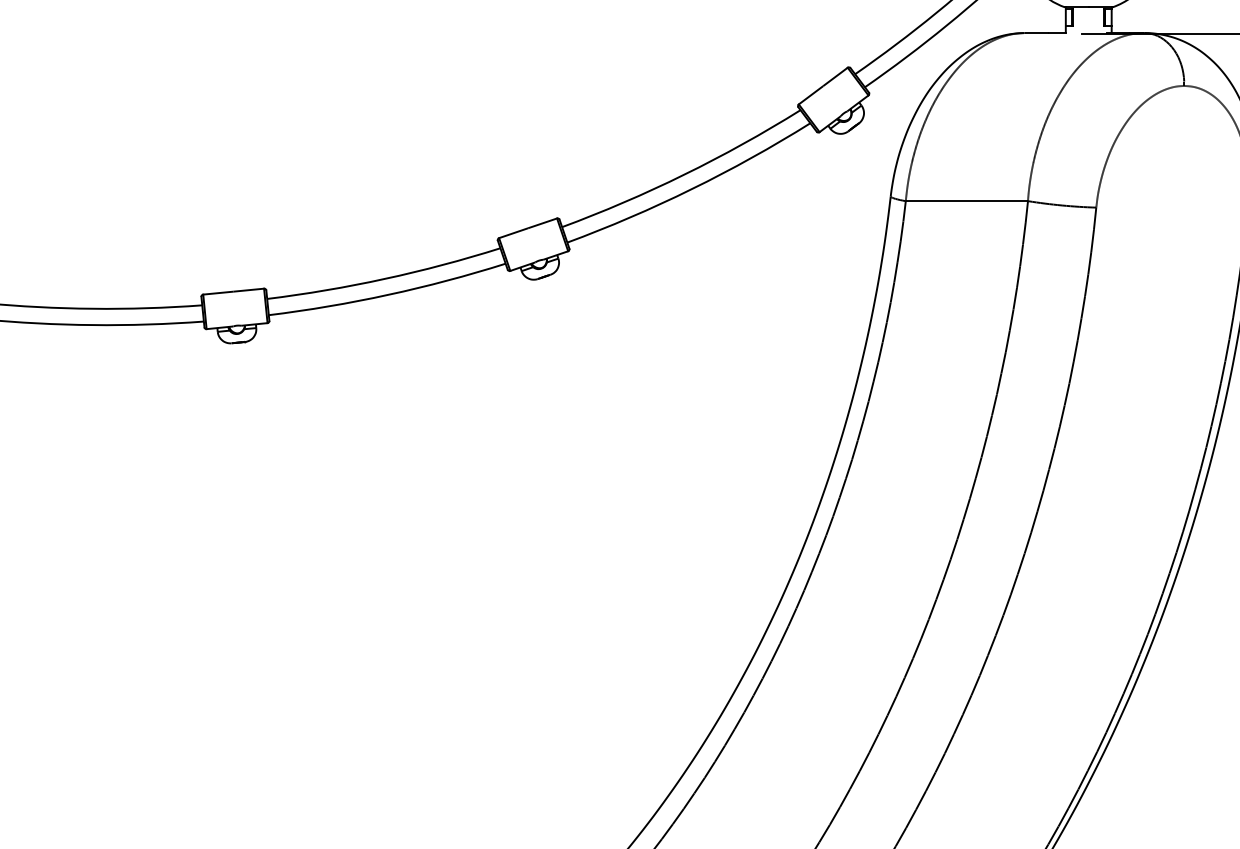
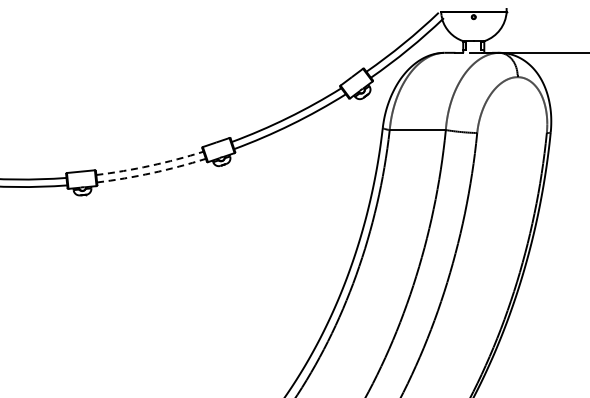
arc: (385, 278) -> (150, 165), solid -> dashed
arc: (389, 295) -> (152, 173), solid -> dashed

